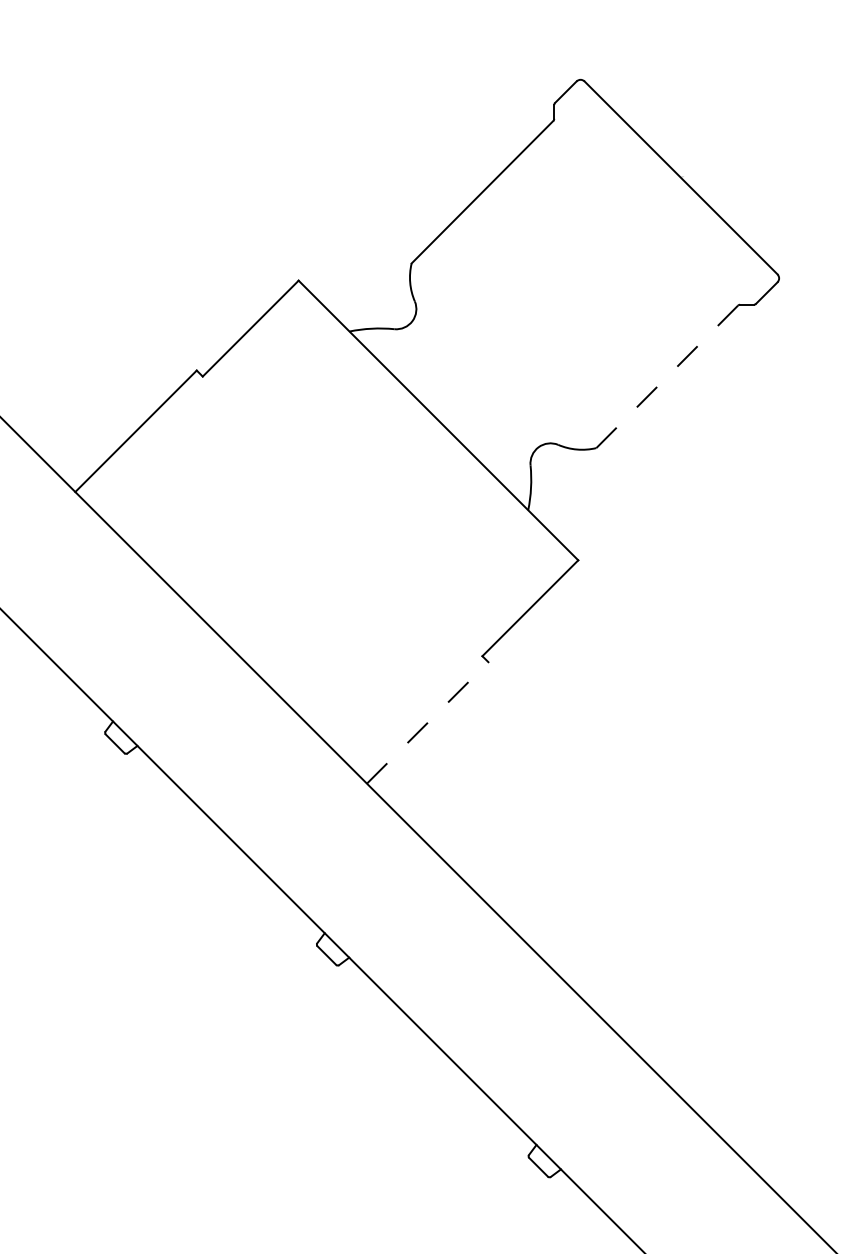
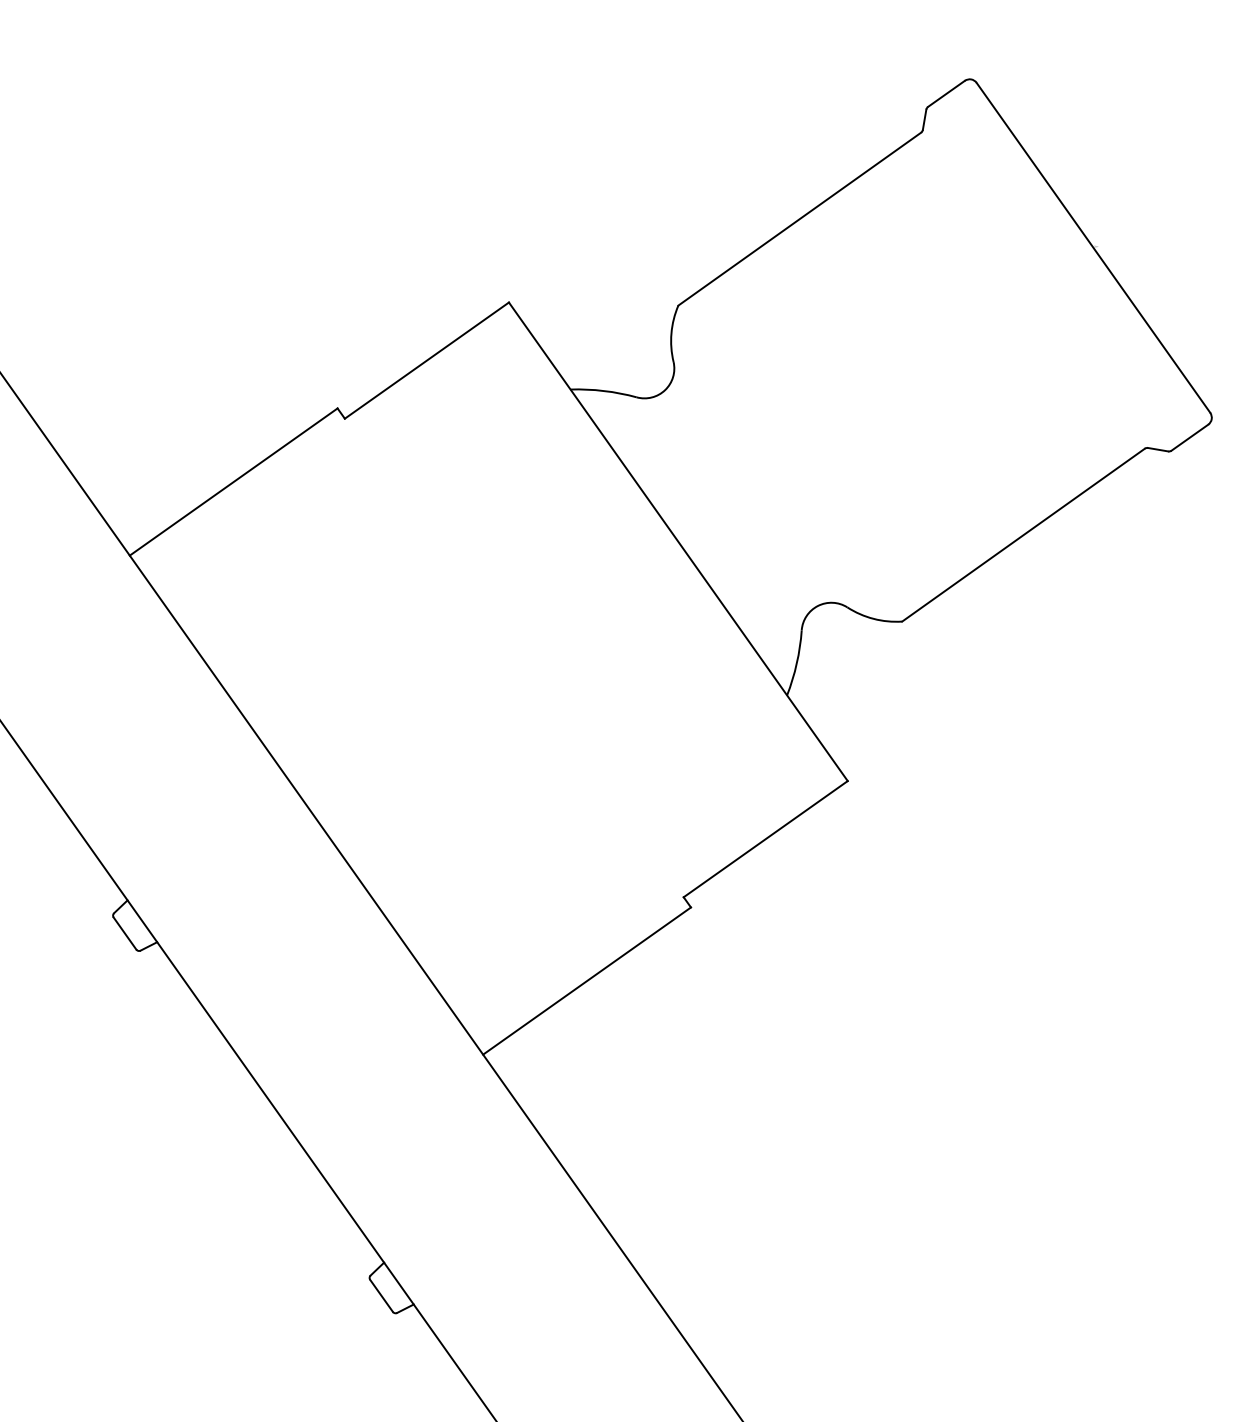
line: (666, 377) -> (1022, 535), dashed -> solid
line: (427, 722) -> (586, 980), dashed -> solid

